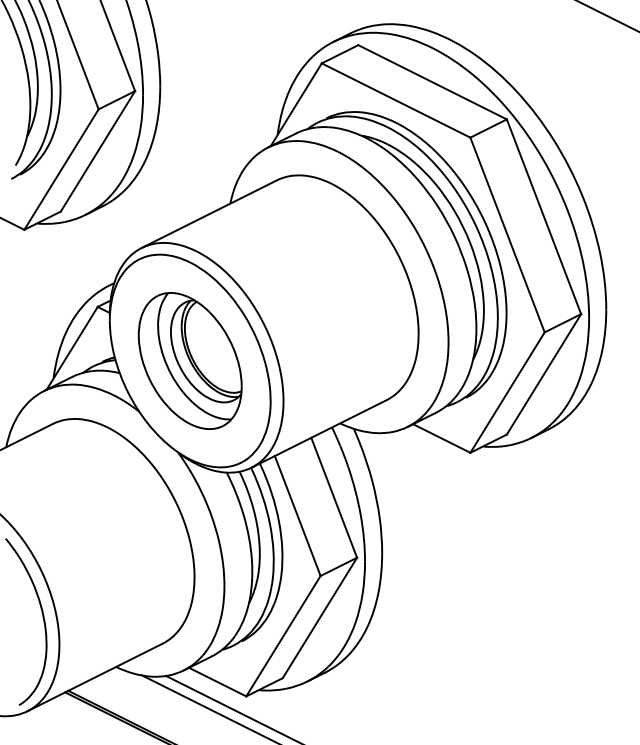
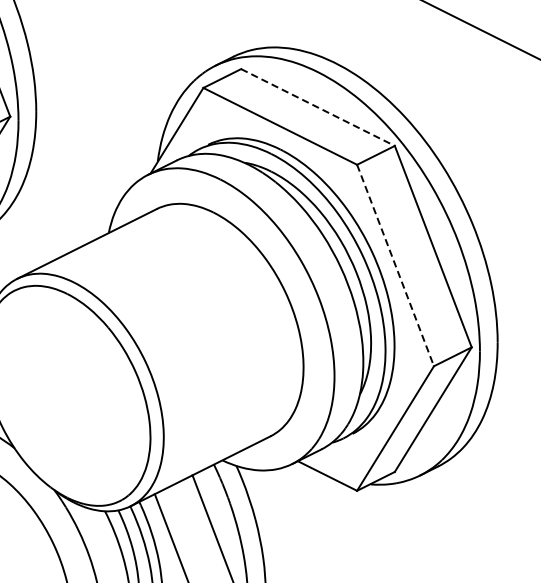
line: (433, 82) -> (318, 107), solid -> dashed
line: (507, 235) -> (395, 266), solid -> dashed
part: (189, 360) -> (66, 395), removed

